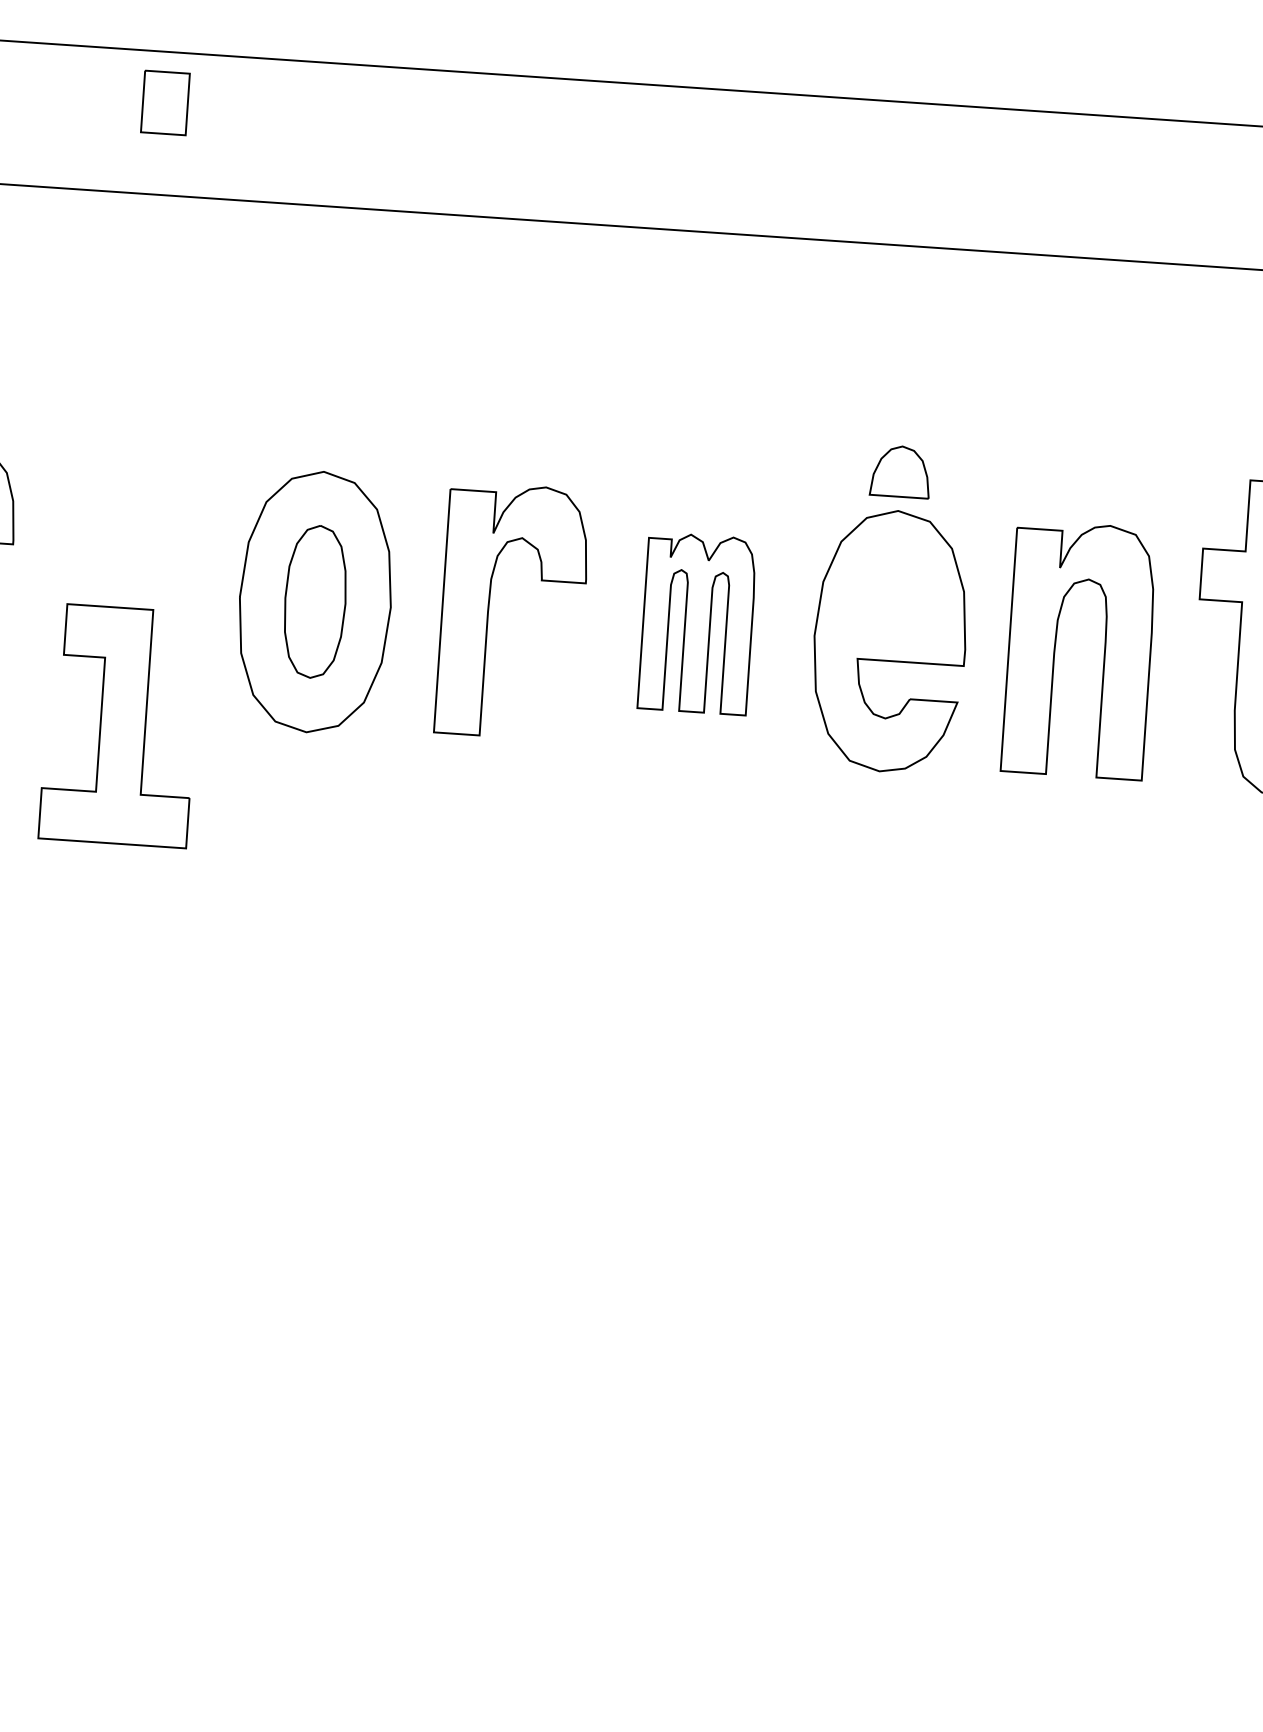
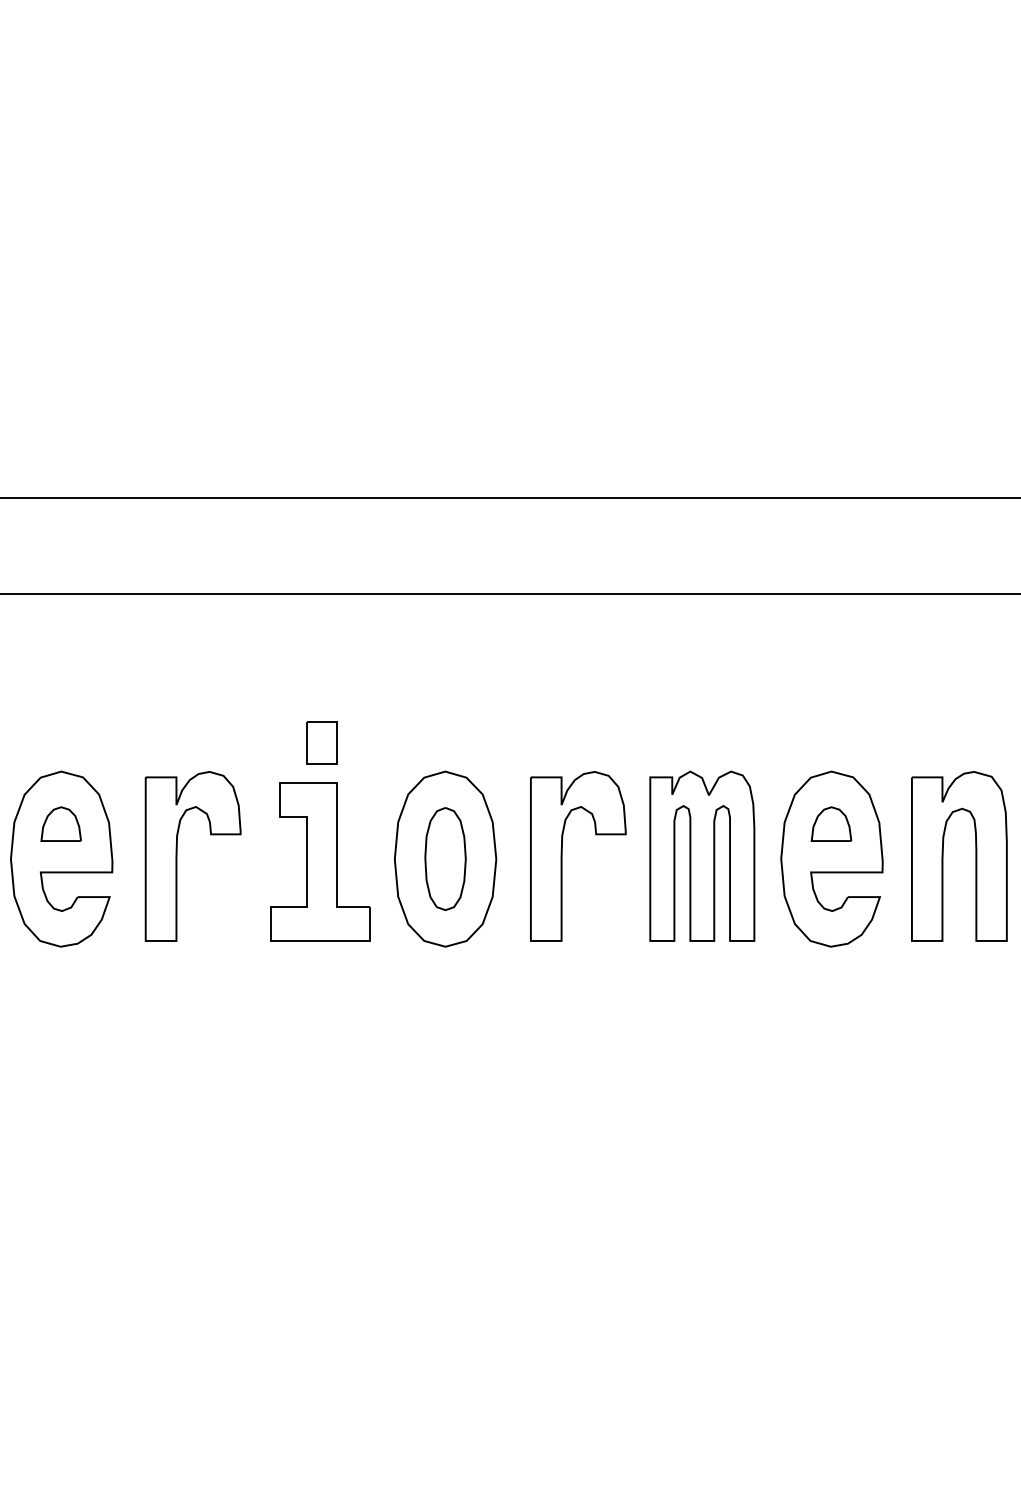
part: (164, 102) -> (321, 742), moved
part: (900, 470) -> (831, 823), moved
part: (697, 622) -> (702, 855), size x1.43
part: (120, 725) -> (320, 861), moved

